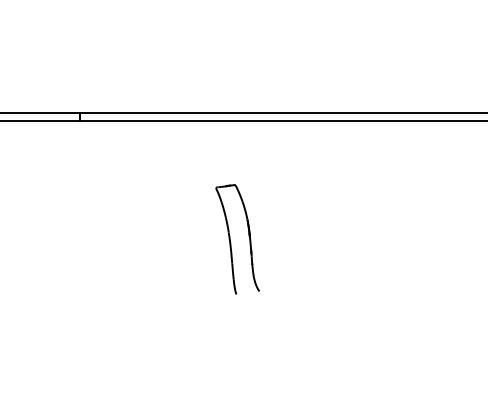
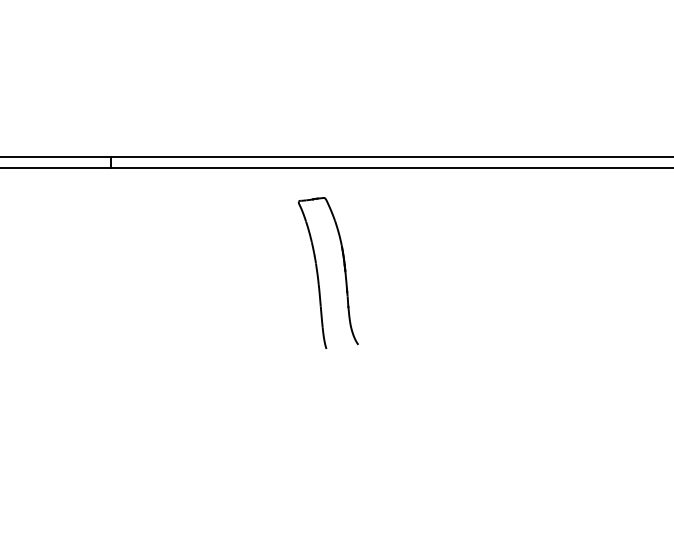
part: (231, 242) -> (319, 277), moved

